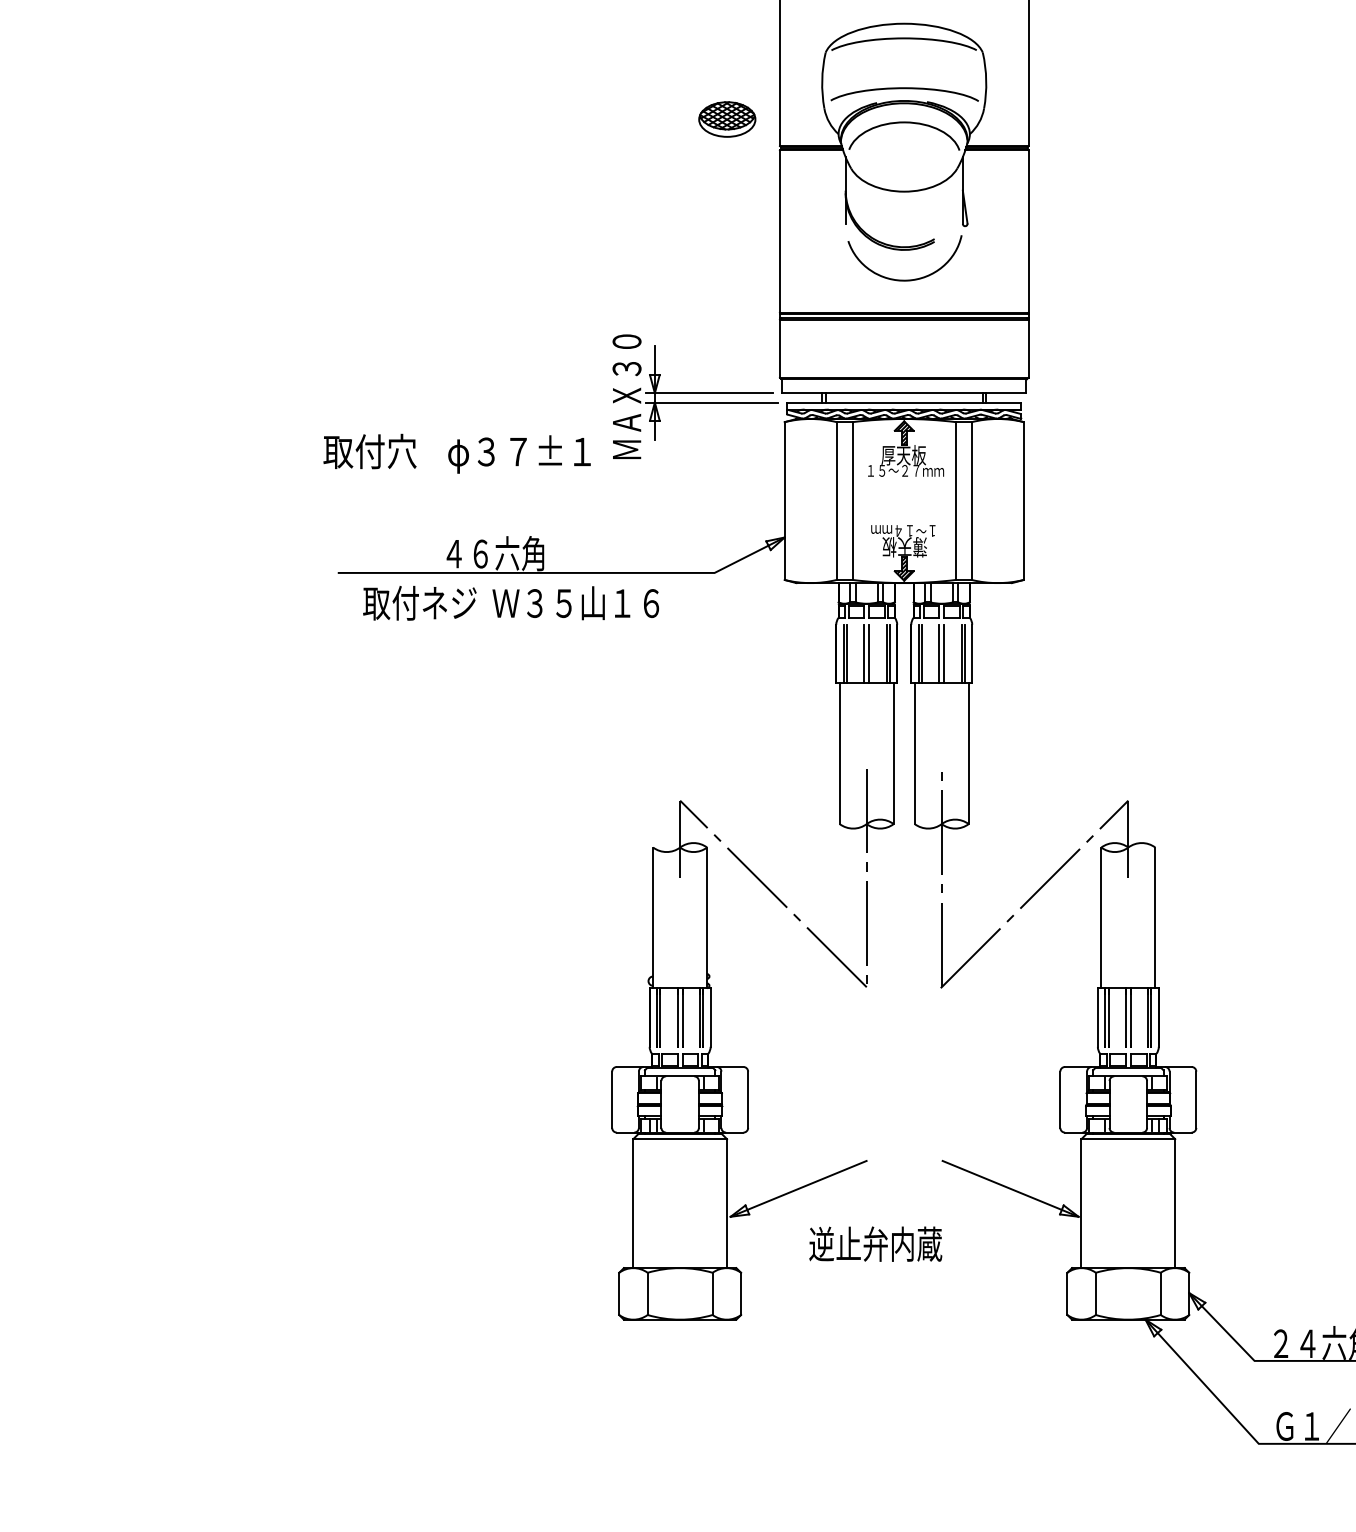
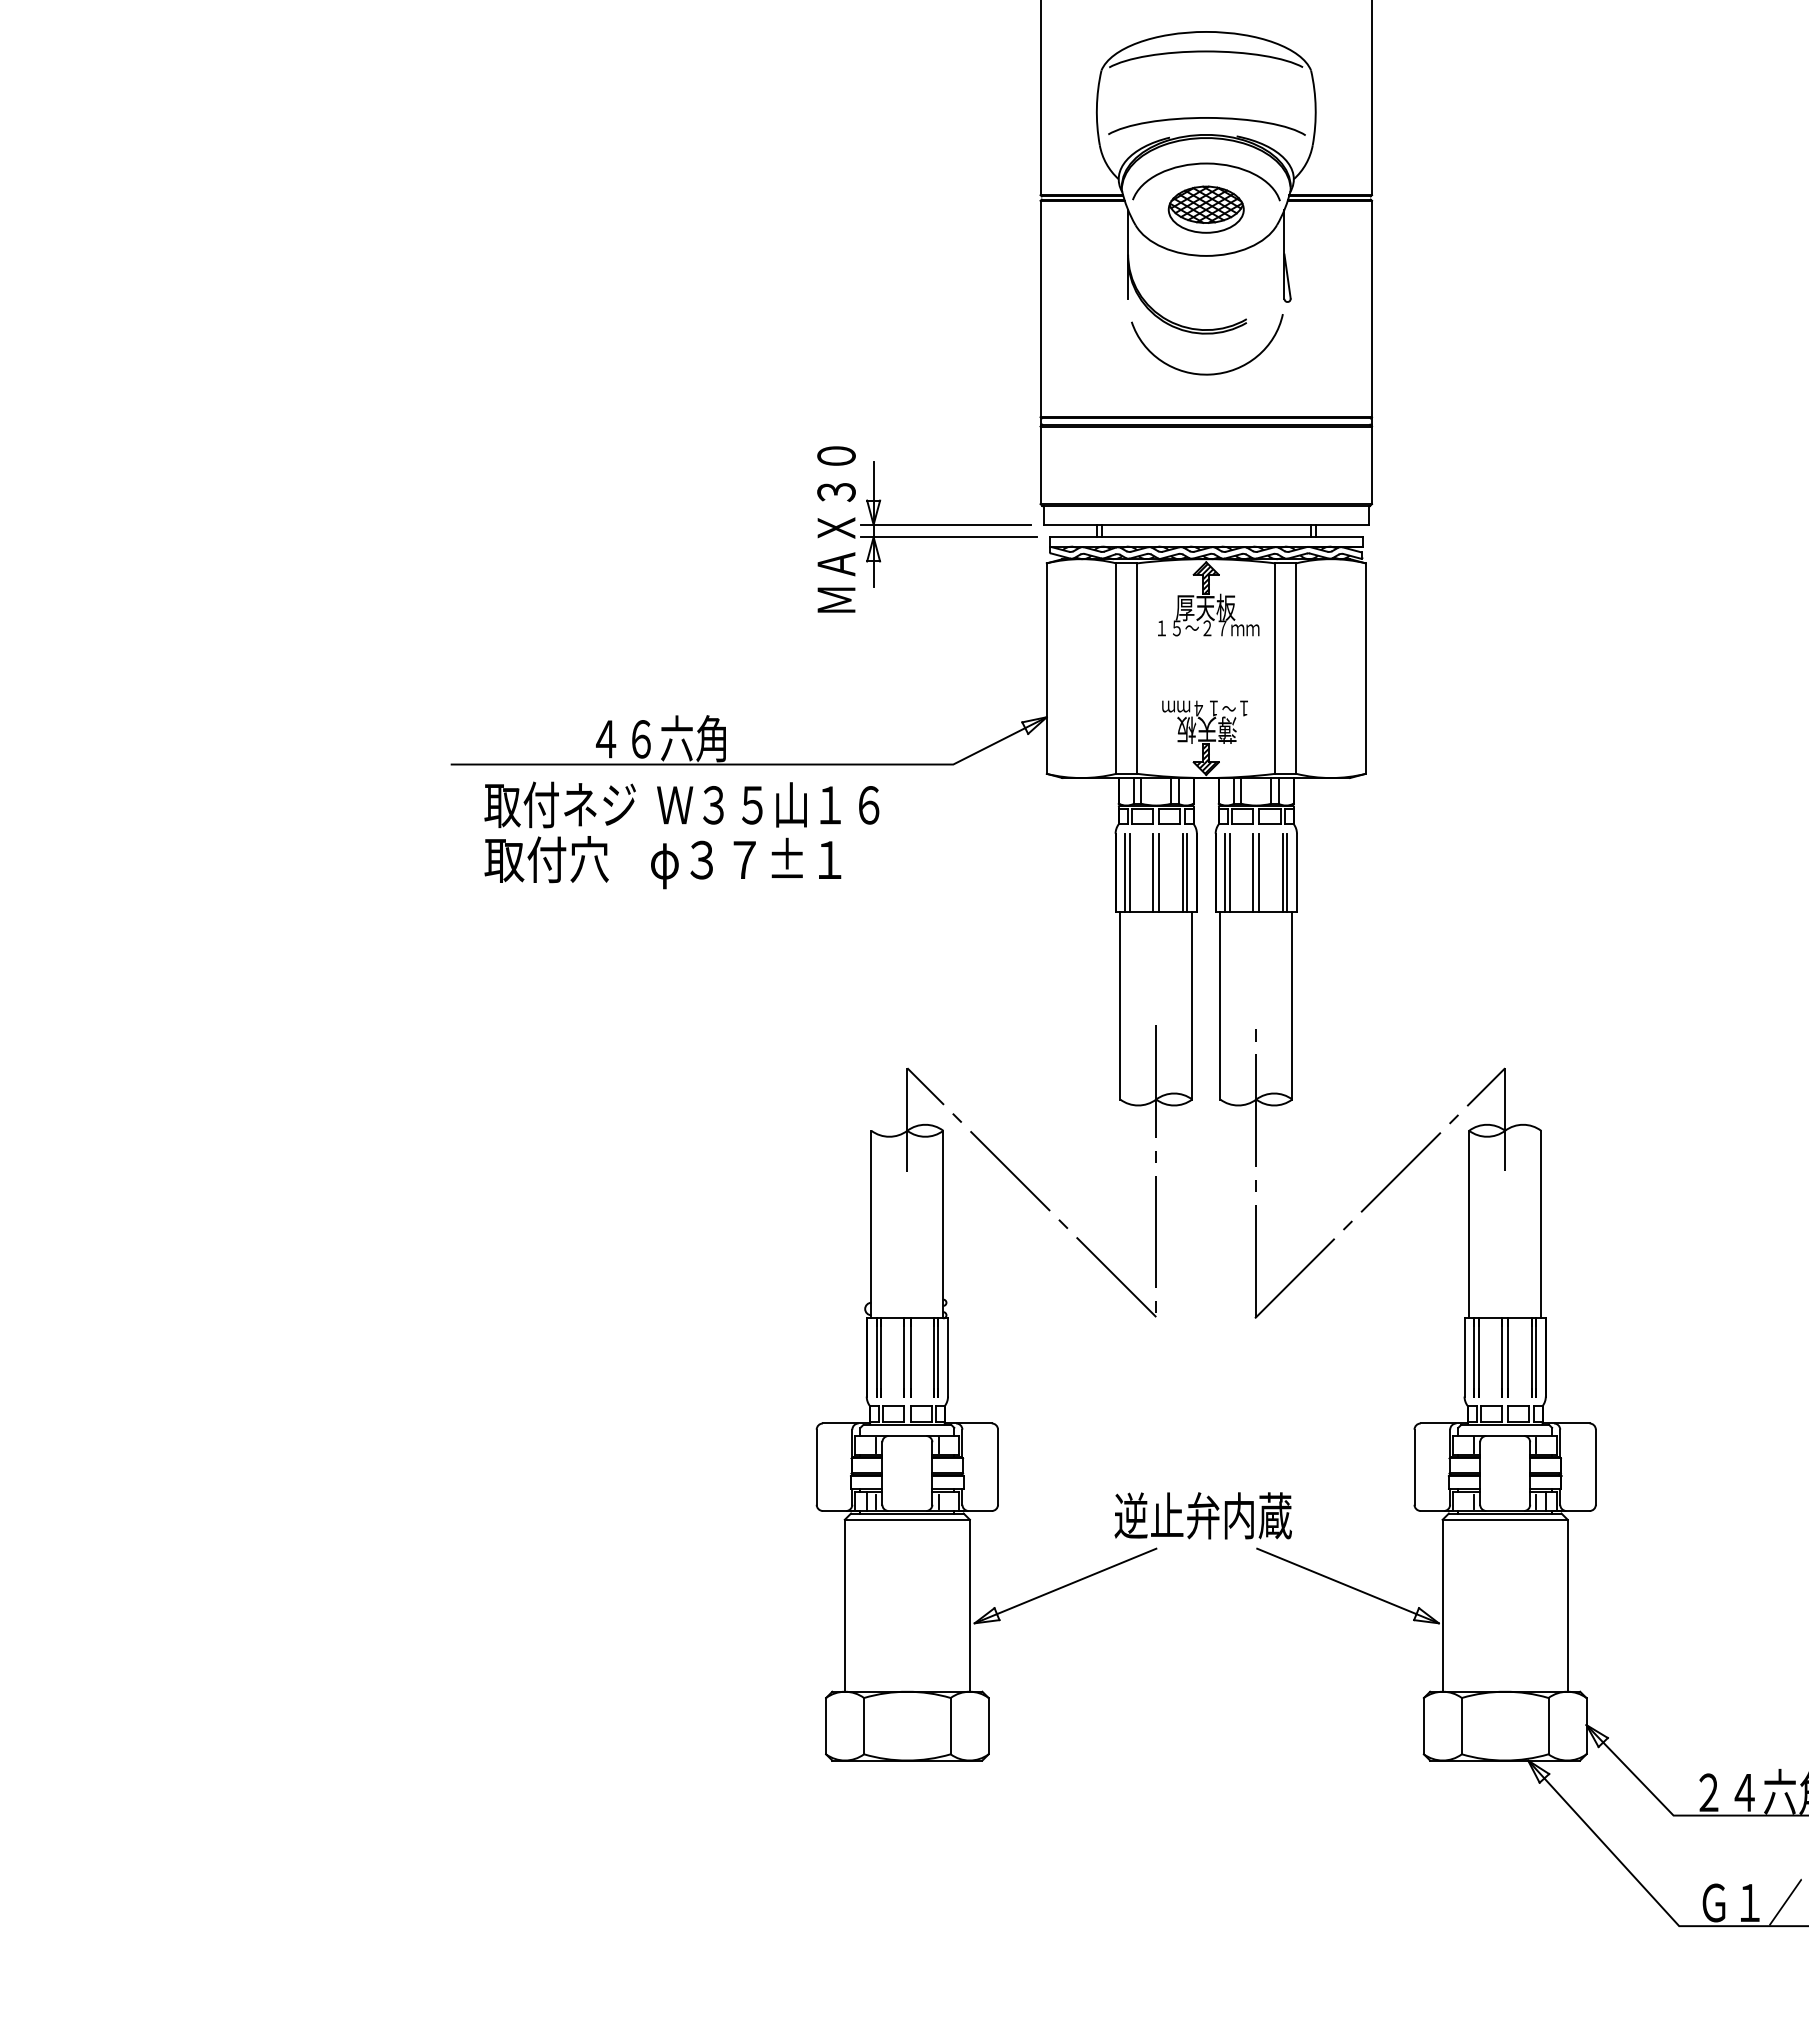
part: (726, 119) -> (1205, 209), moved
text: (456, 453) -> (662, 862), moved
text: (875, 1243) -> (1202, 1515), moved

